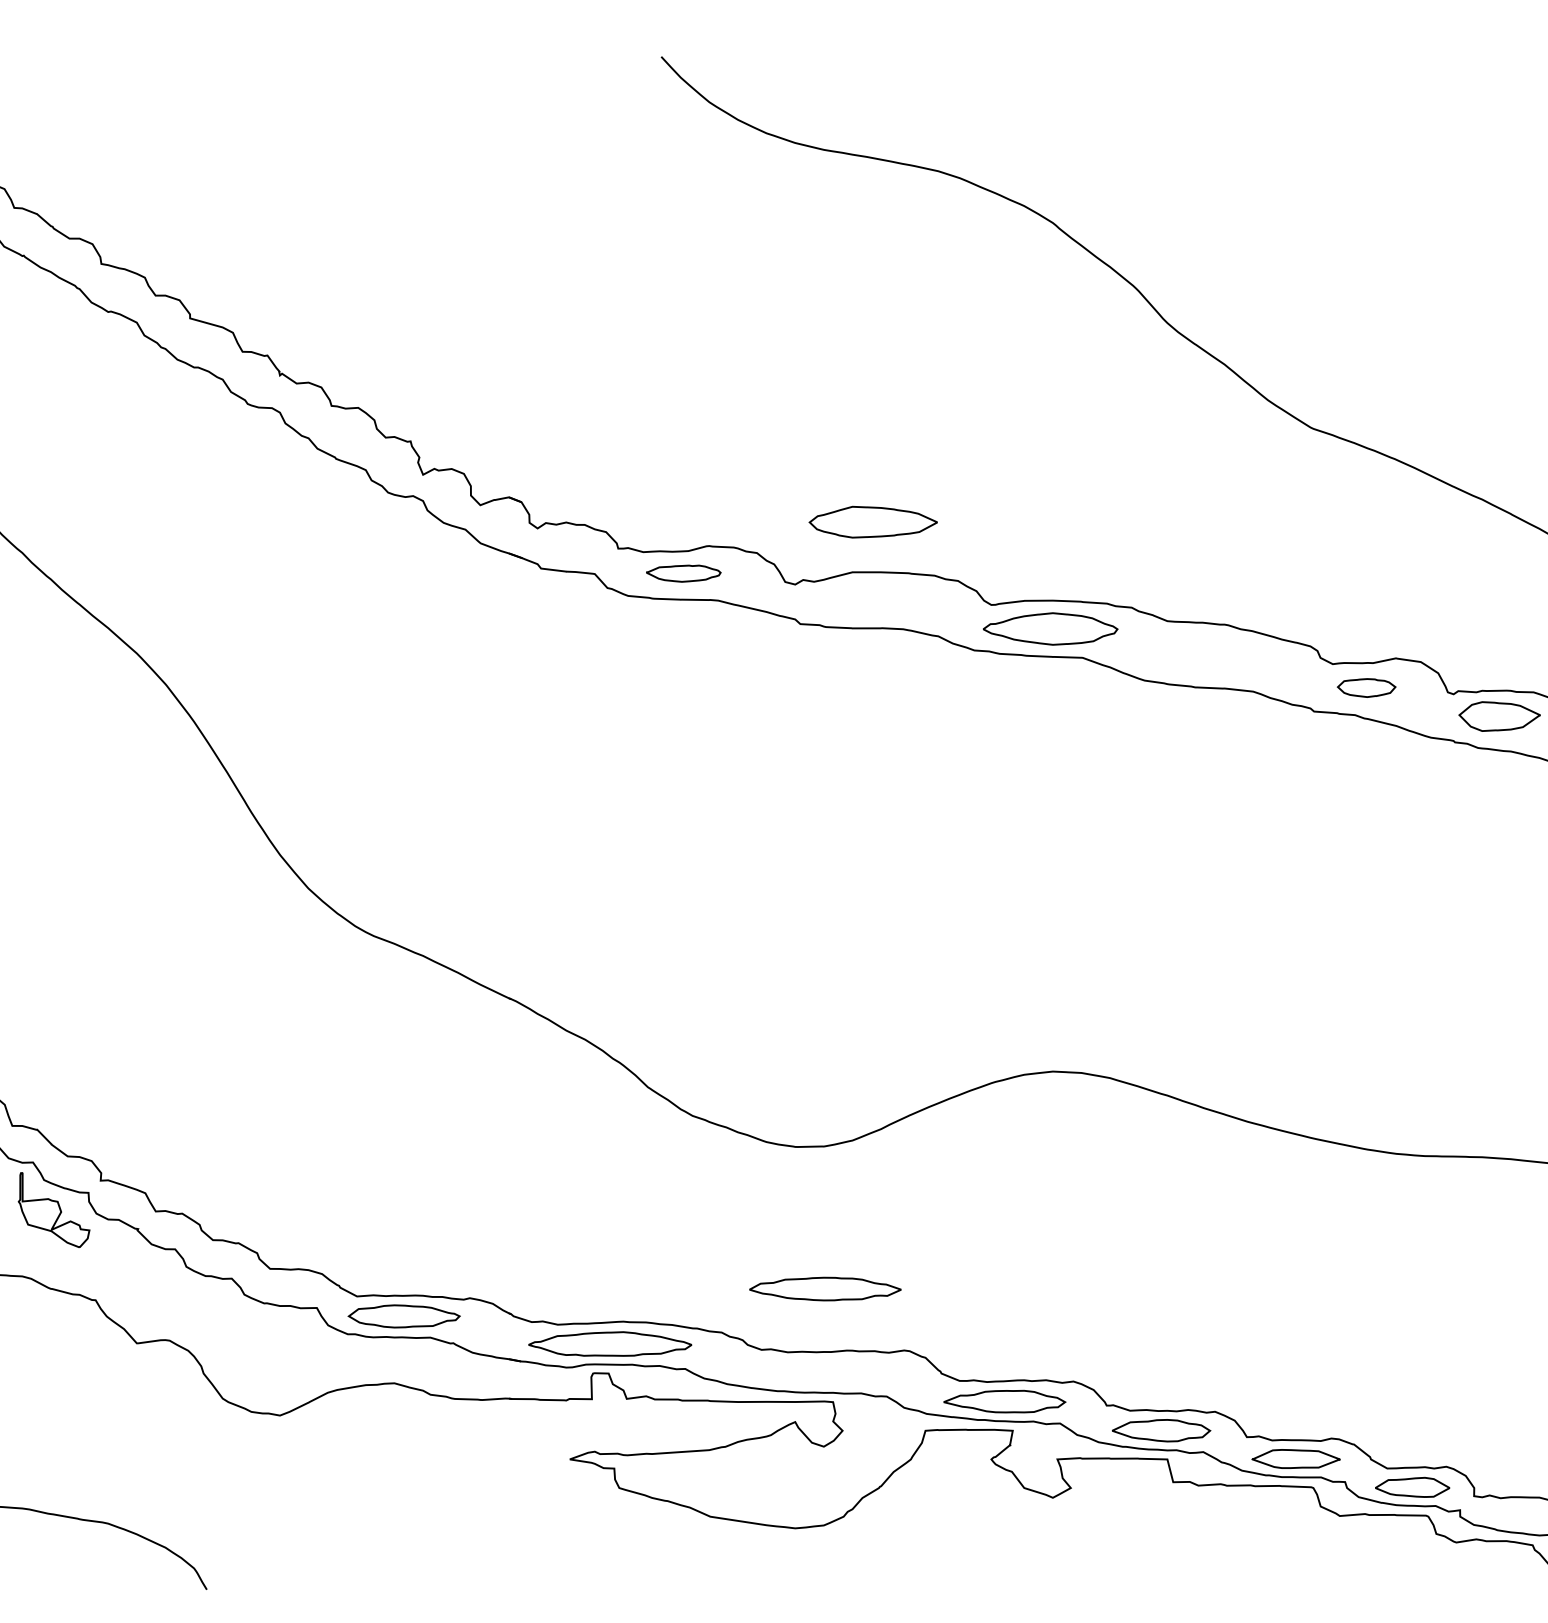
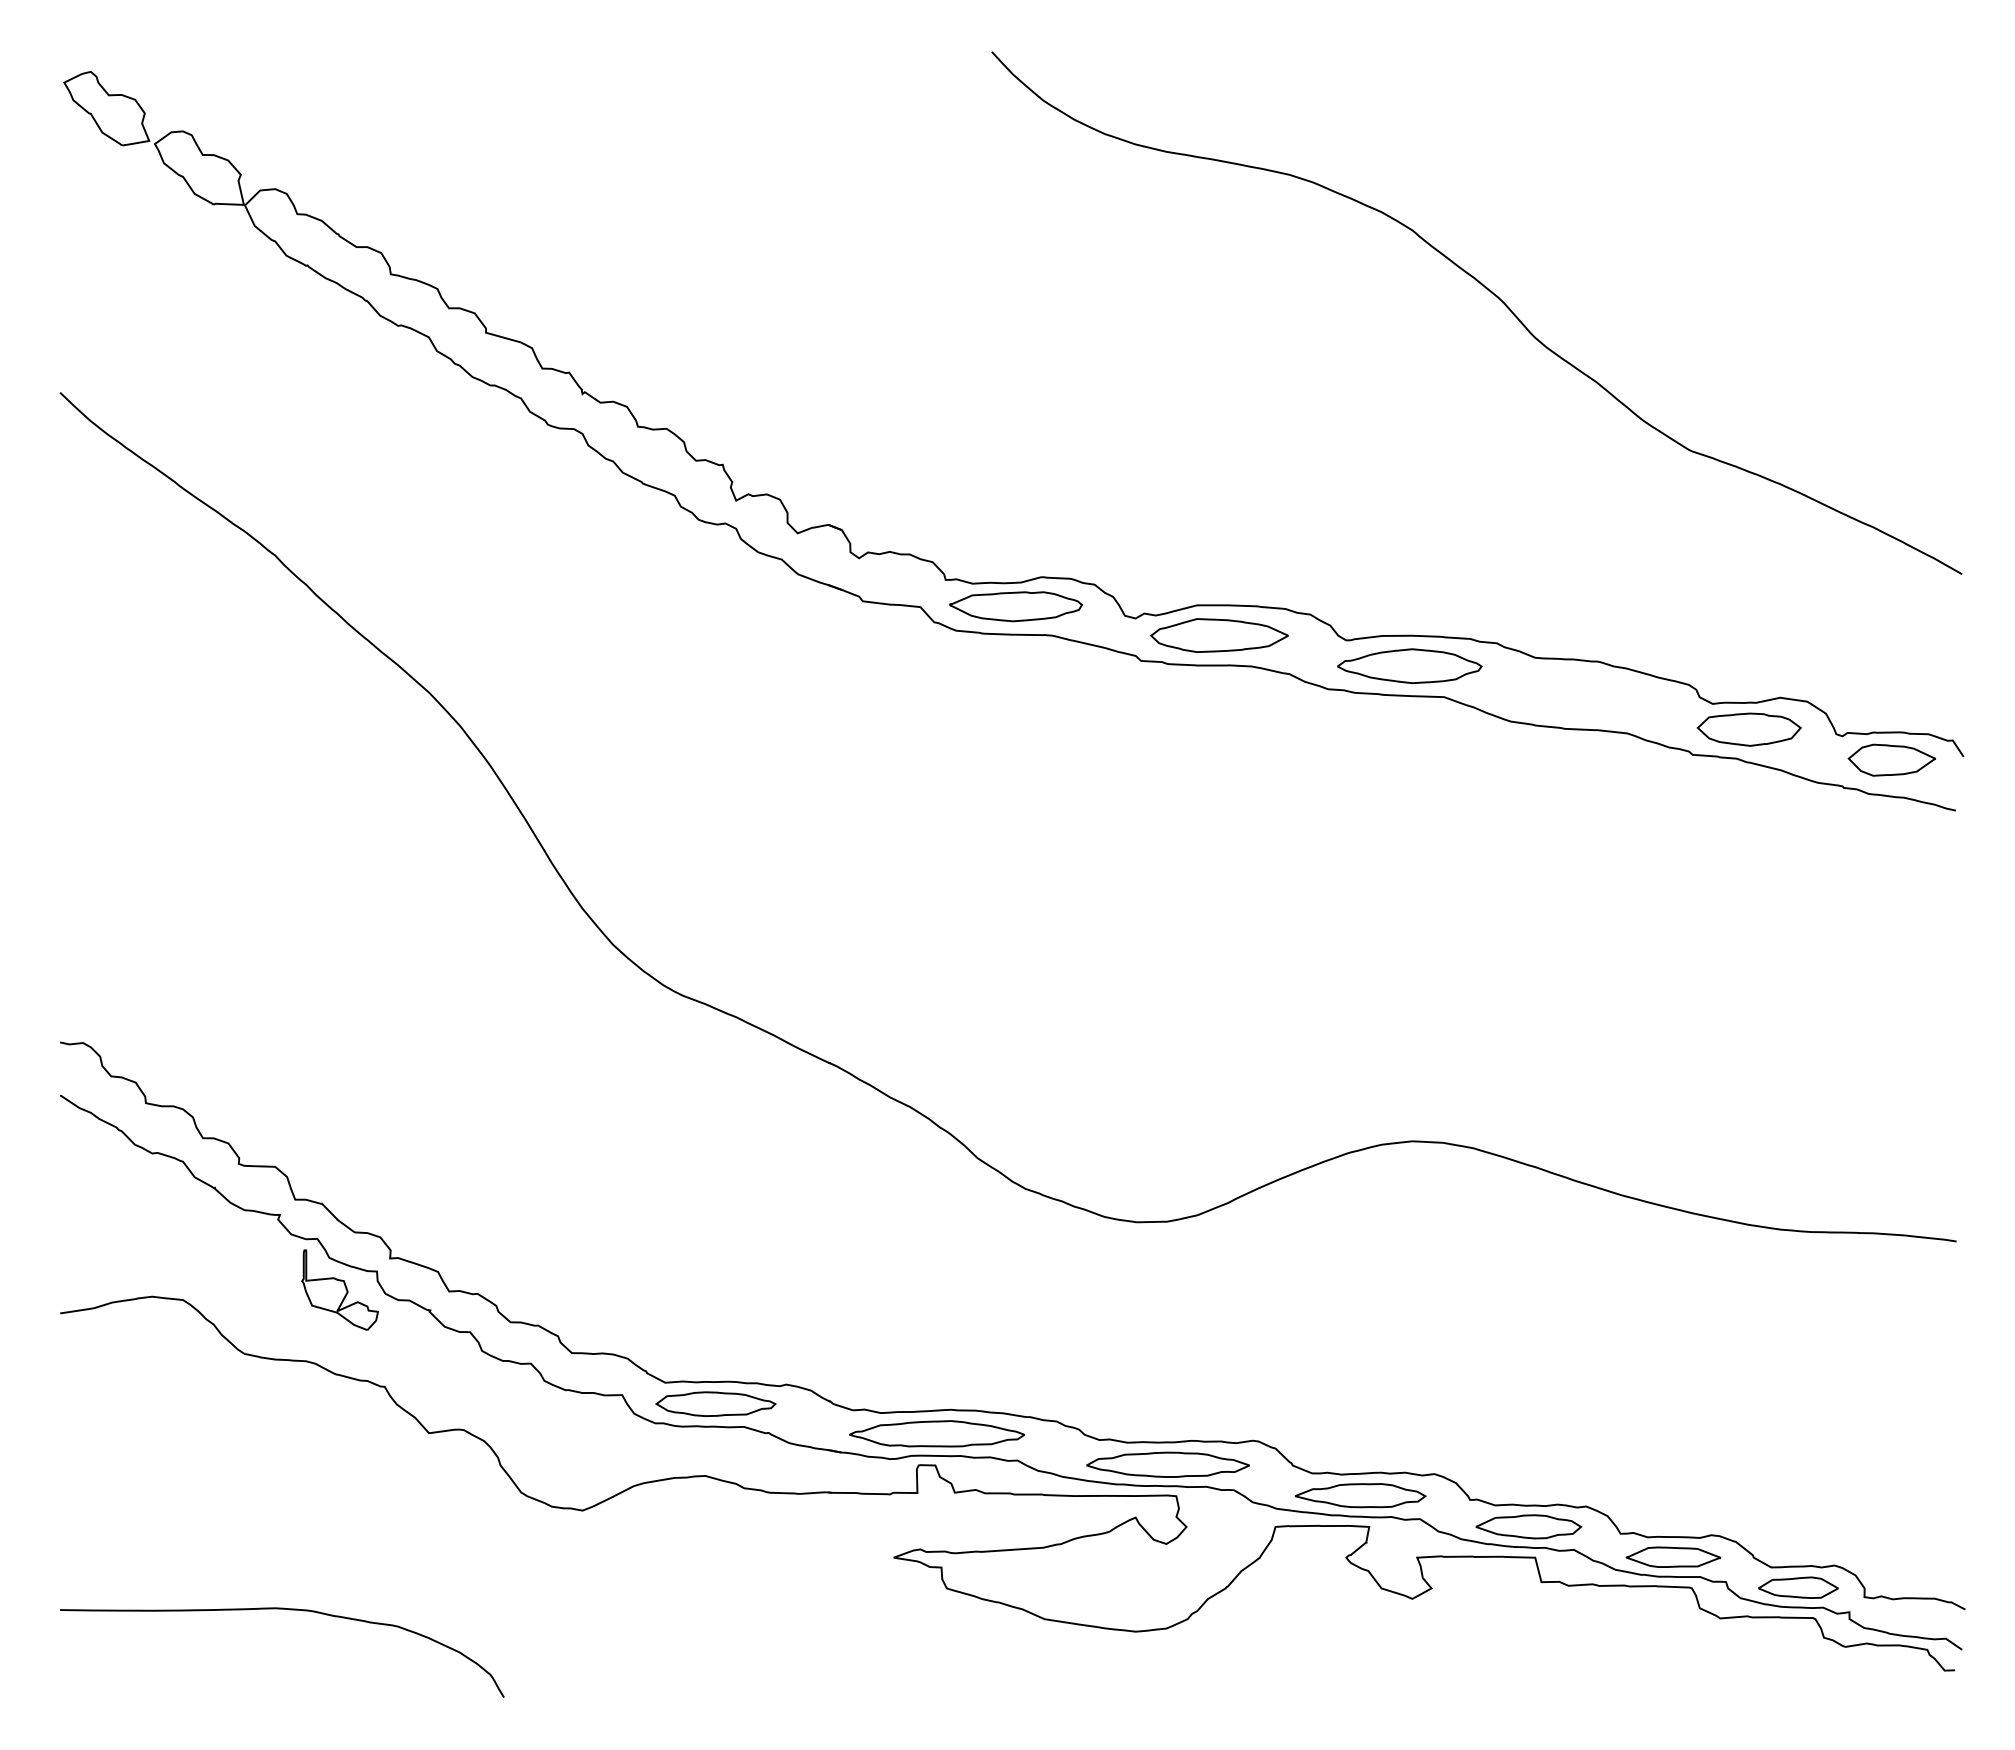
part: (873, 522) -> (1219, 635), moved
part: (683, 573) -> (1015, 606), size x1.67
part: (1366, 687) -> (1748, 729), size x1.67
part: (824, 1288) -> (1167, 1464), moved

